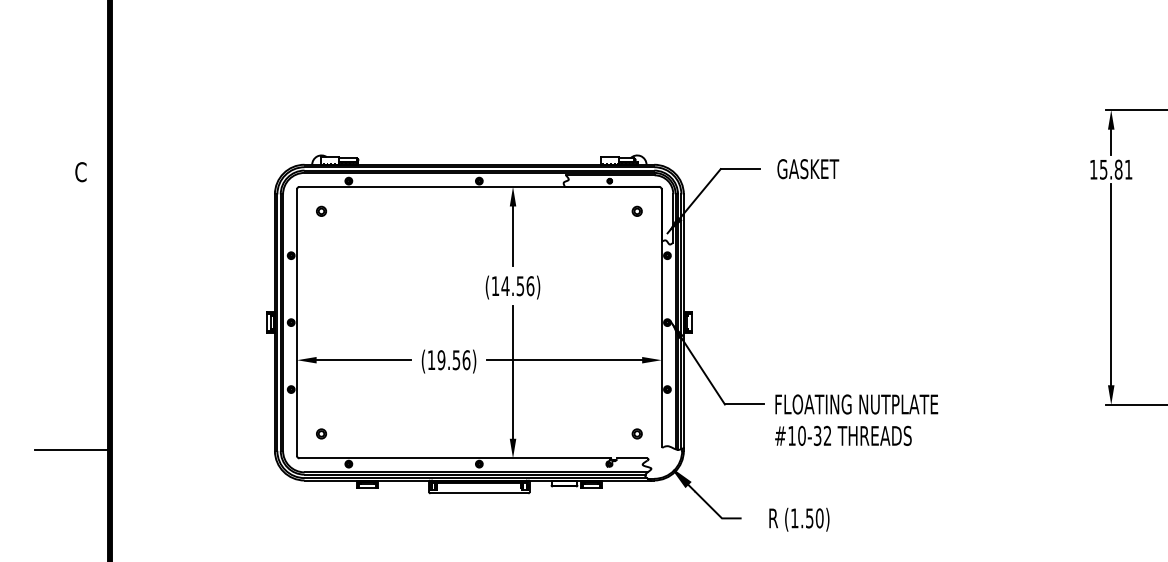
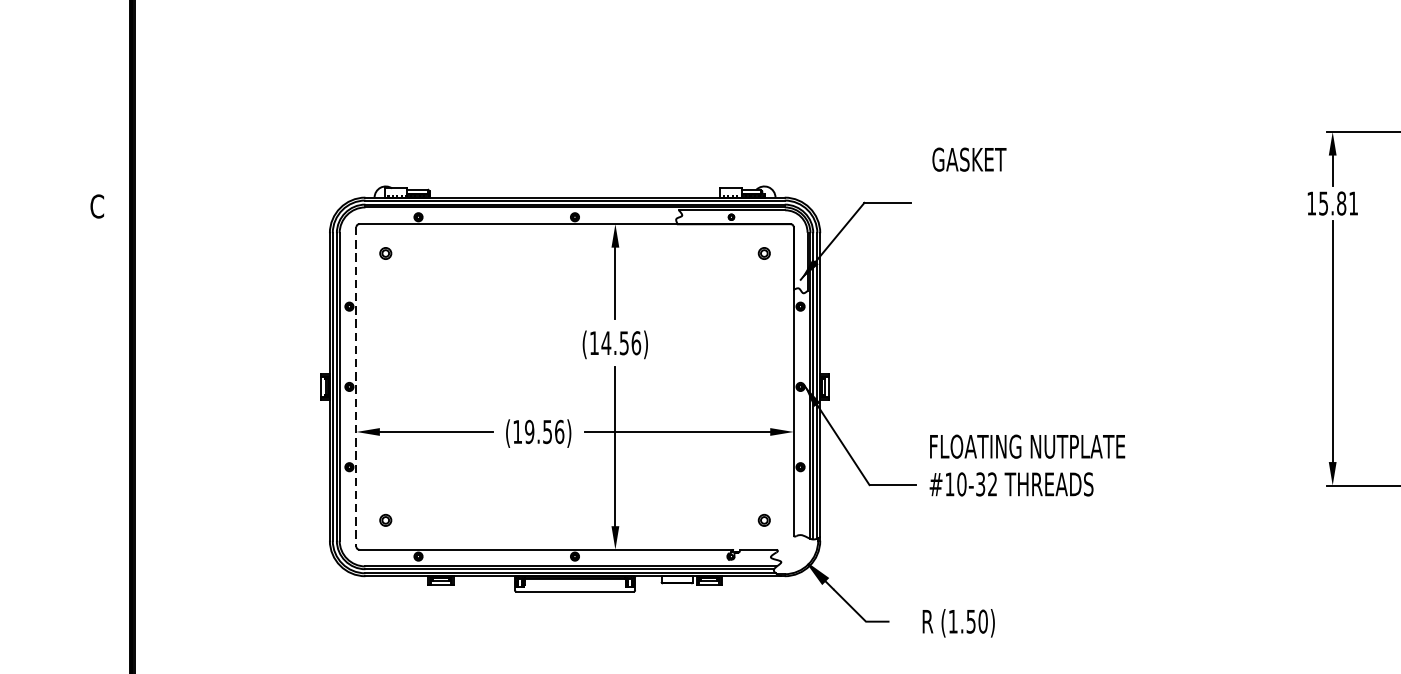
text: (808, 169) -> (969, 160), moved
line: (297, 323) -> (356, 387), solid -> dashed
text: (856, 419) -> (1027, 464), moved
line: (71, 449) -> (85, 539), removed

